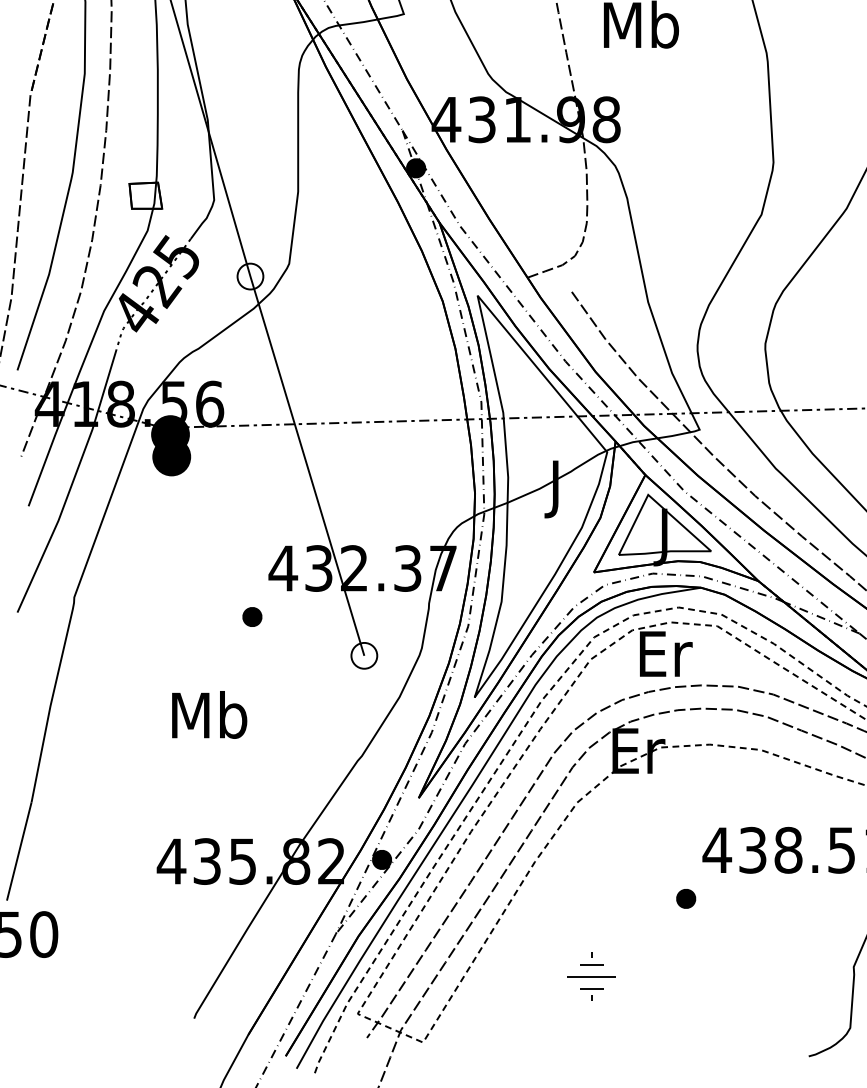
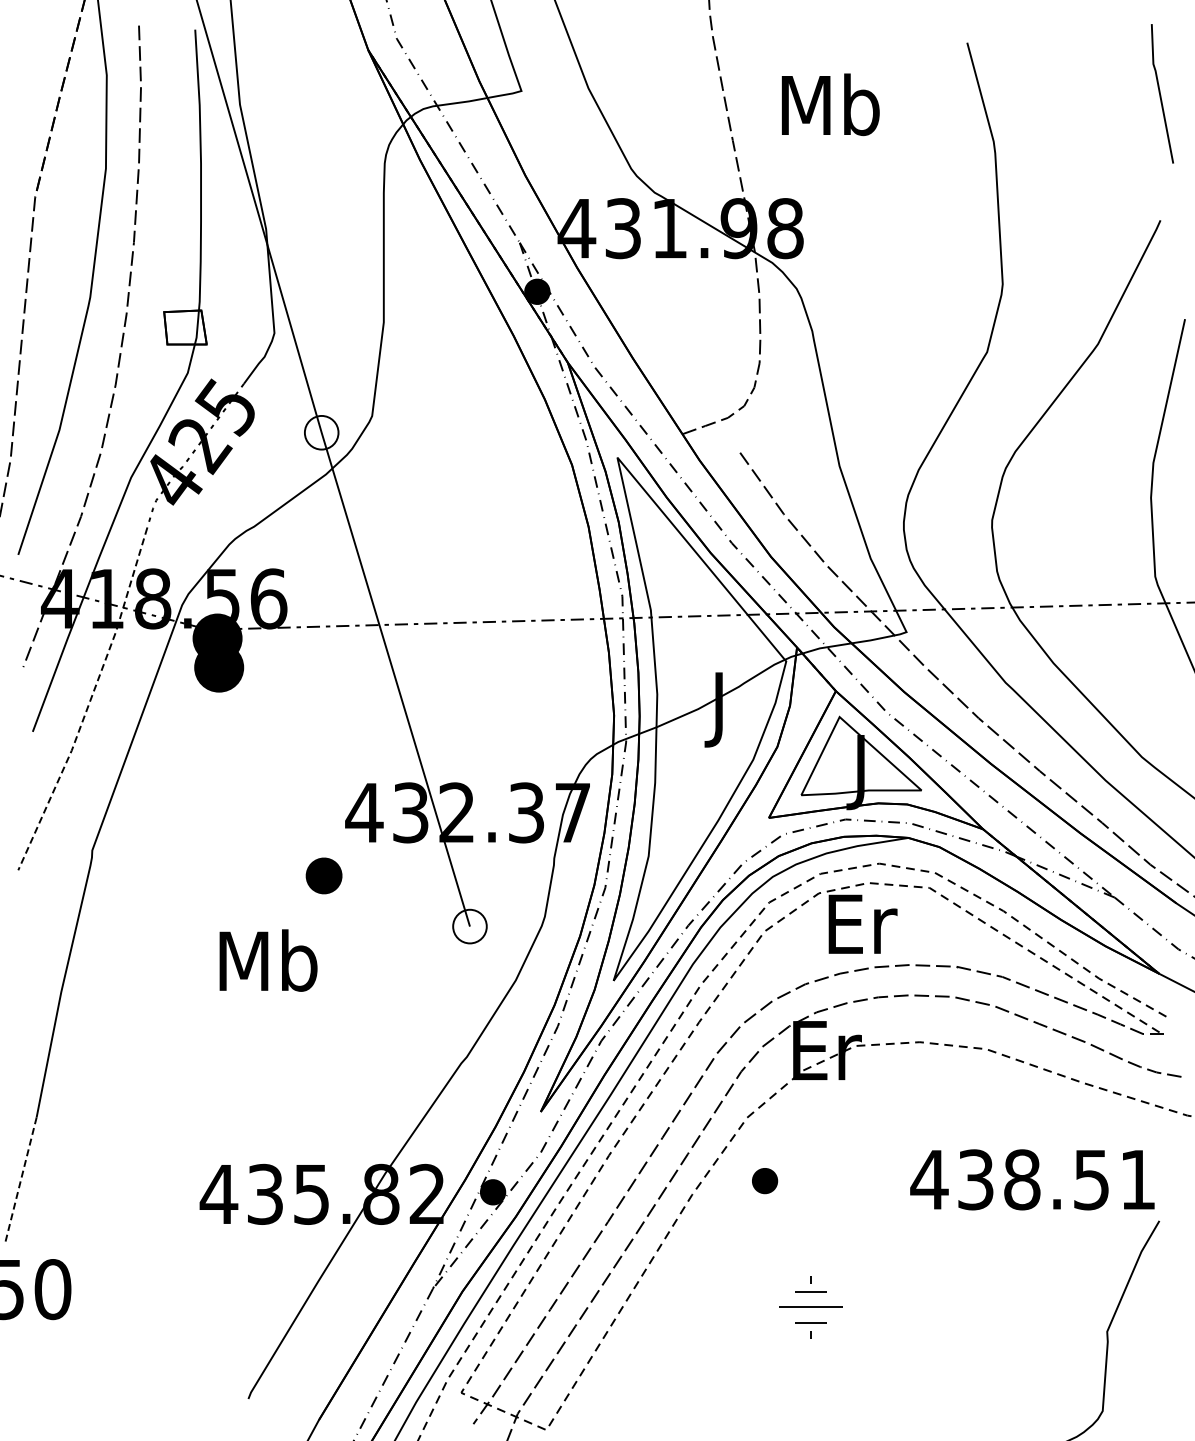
line: (72, 483) -> (89, 702), solid -> dashed
part: (252, 617) -> (324, 876), size x1.4
text: (209, 714) -> (268, 960), moved
line: (19, 851) -> (20, 1181), solid -> dashed
part: (686, 899) -> (765, 1181), moved
part: (591, 976) -> (810, 1307), moved

